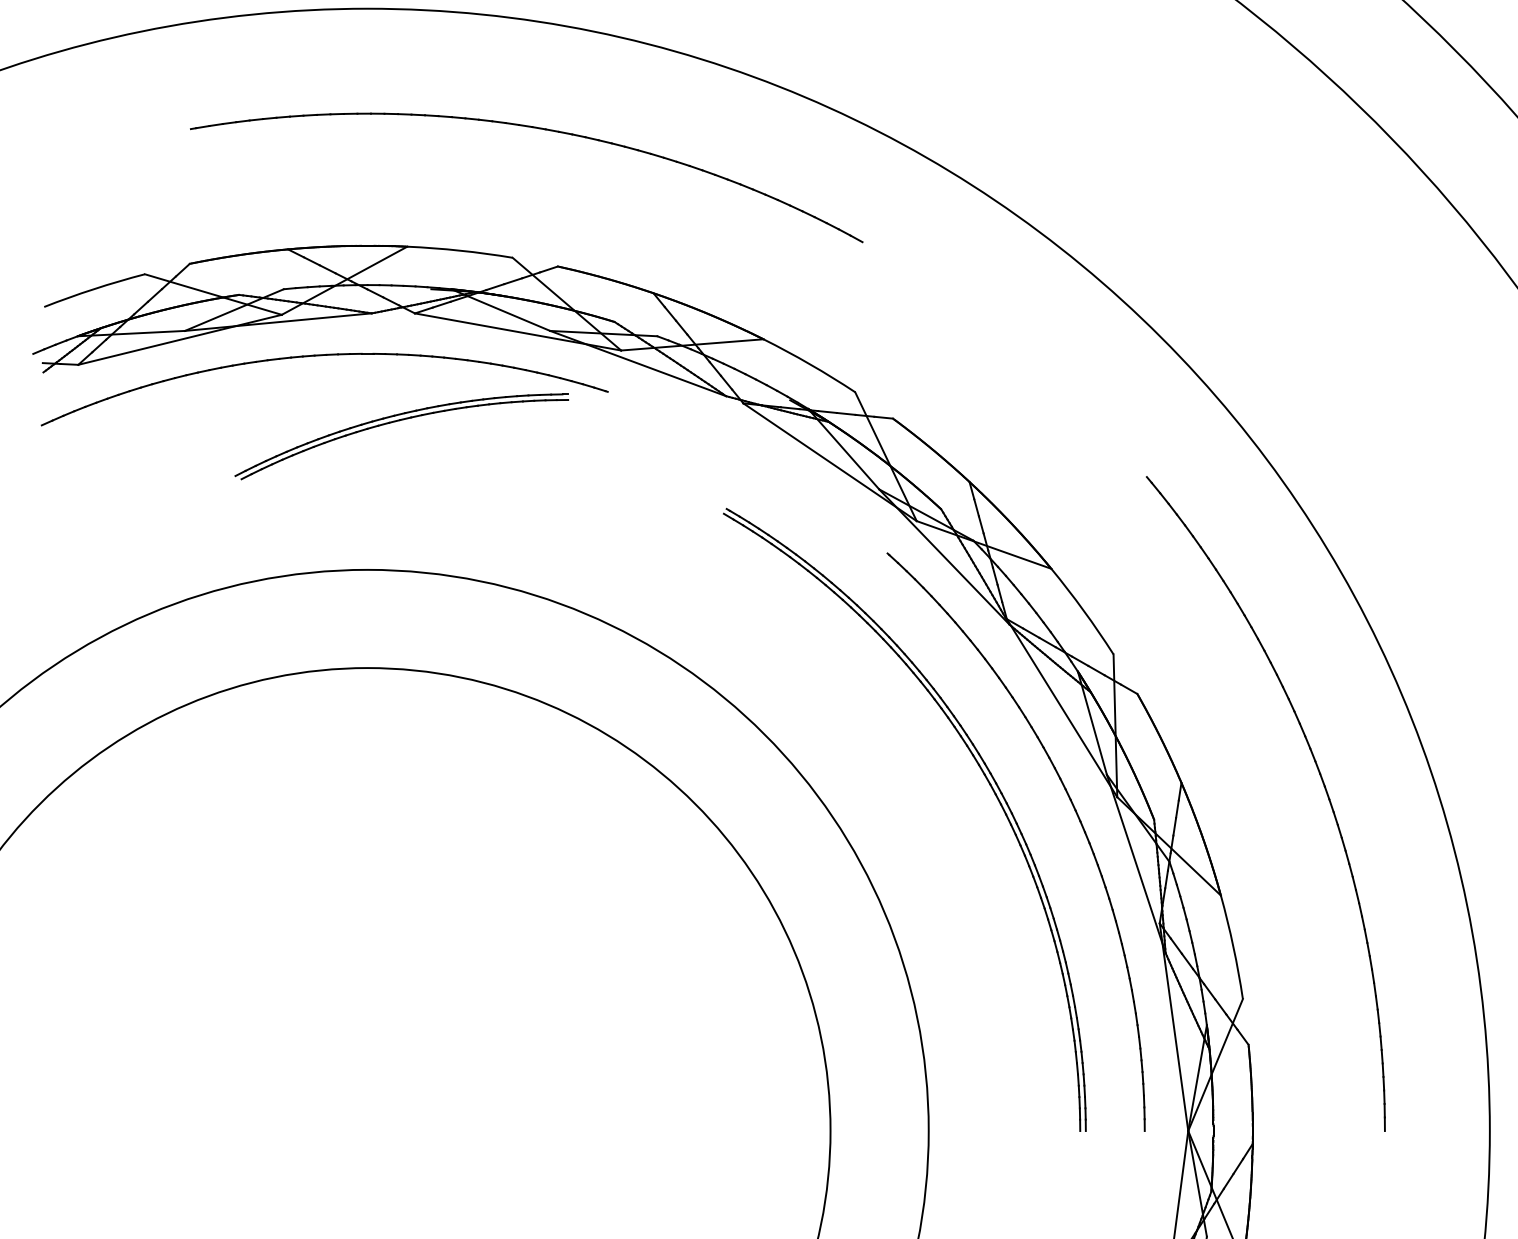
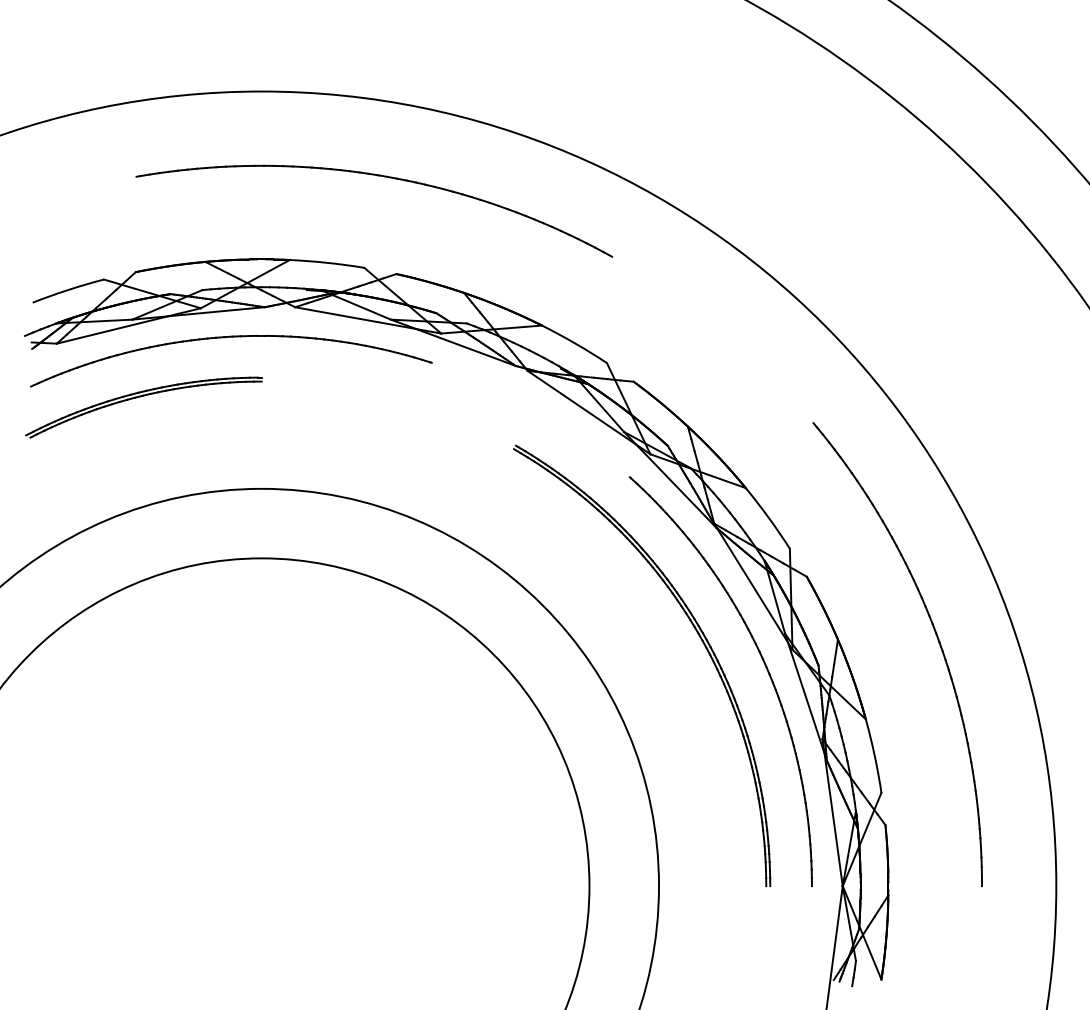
part: (396, 422) -> (140, 397), moved

